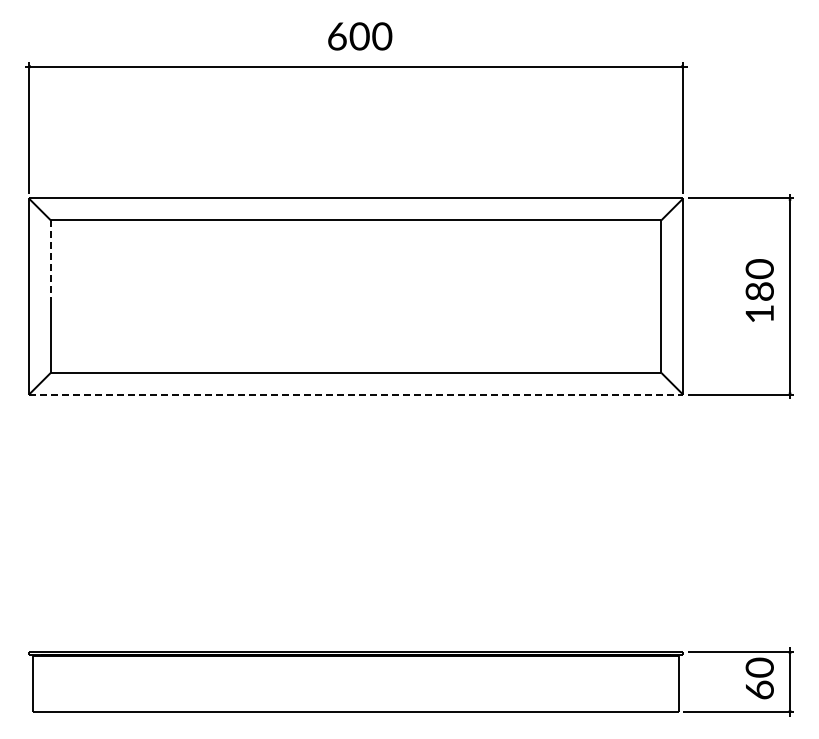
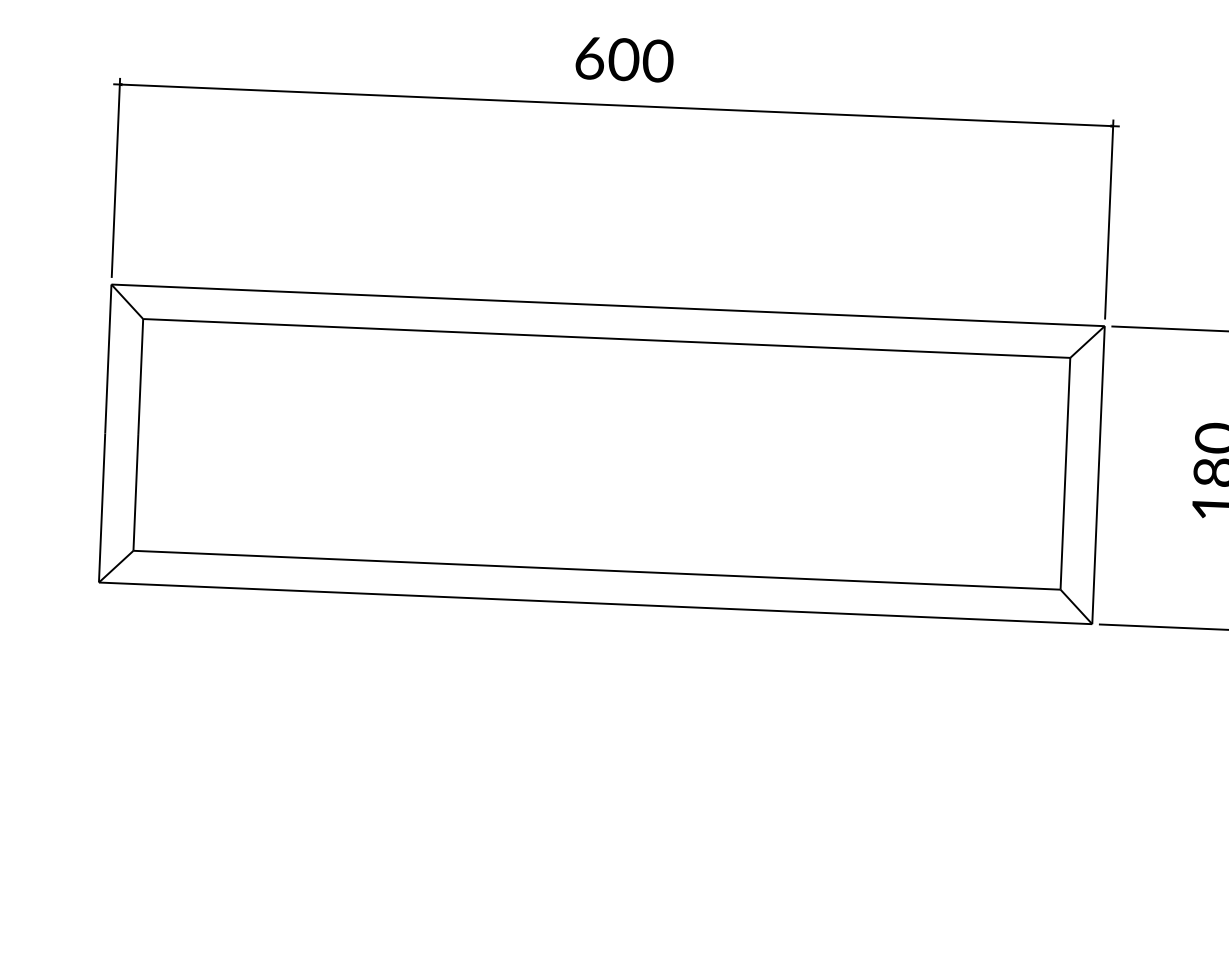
line: (50, 258) -> (140, 377), dashed -> solid
line: (356, 394) -> (596, 602), dashed -> solid

